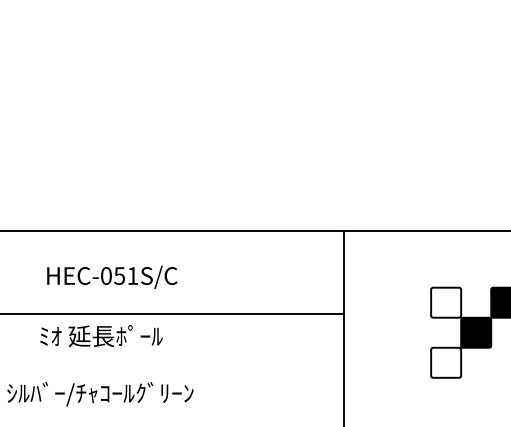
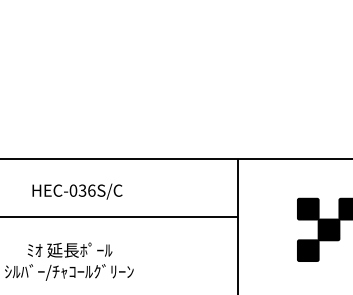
text: (126, 275) -> (87, 190), HEC-051S/C -> HEC-036S/C
fill: (445, 301) -> (307, 208), added
text: (100, 335) -> (69, 249), moved
fill: (445, 362) -> (307, 250), added

